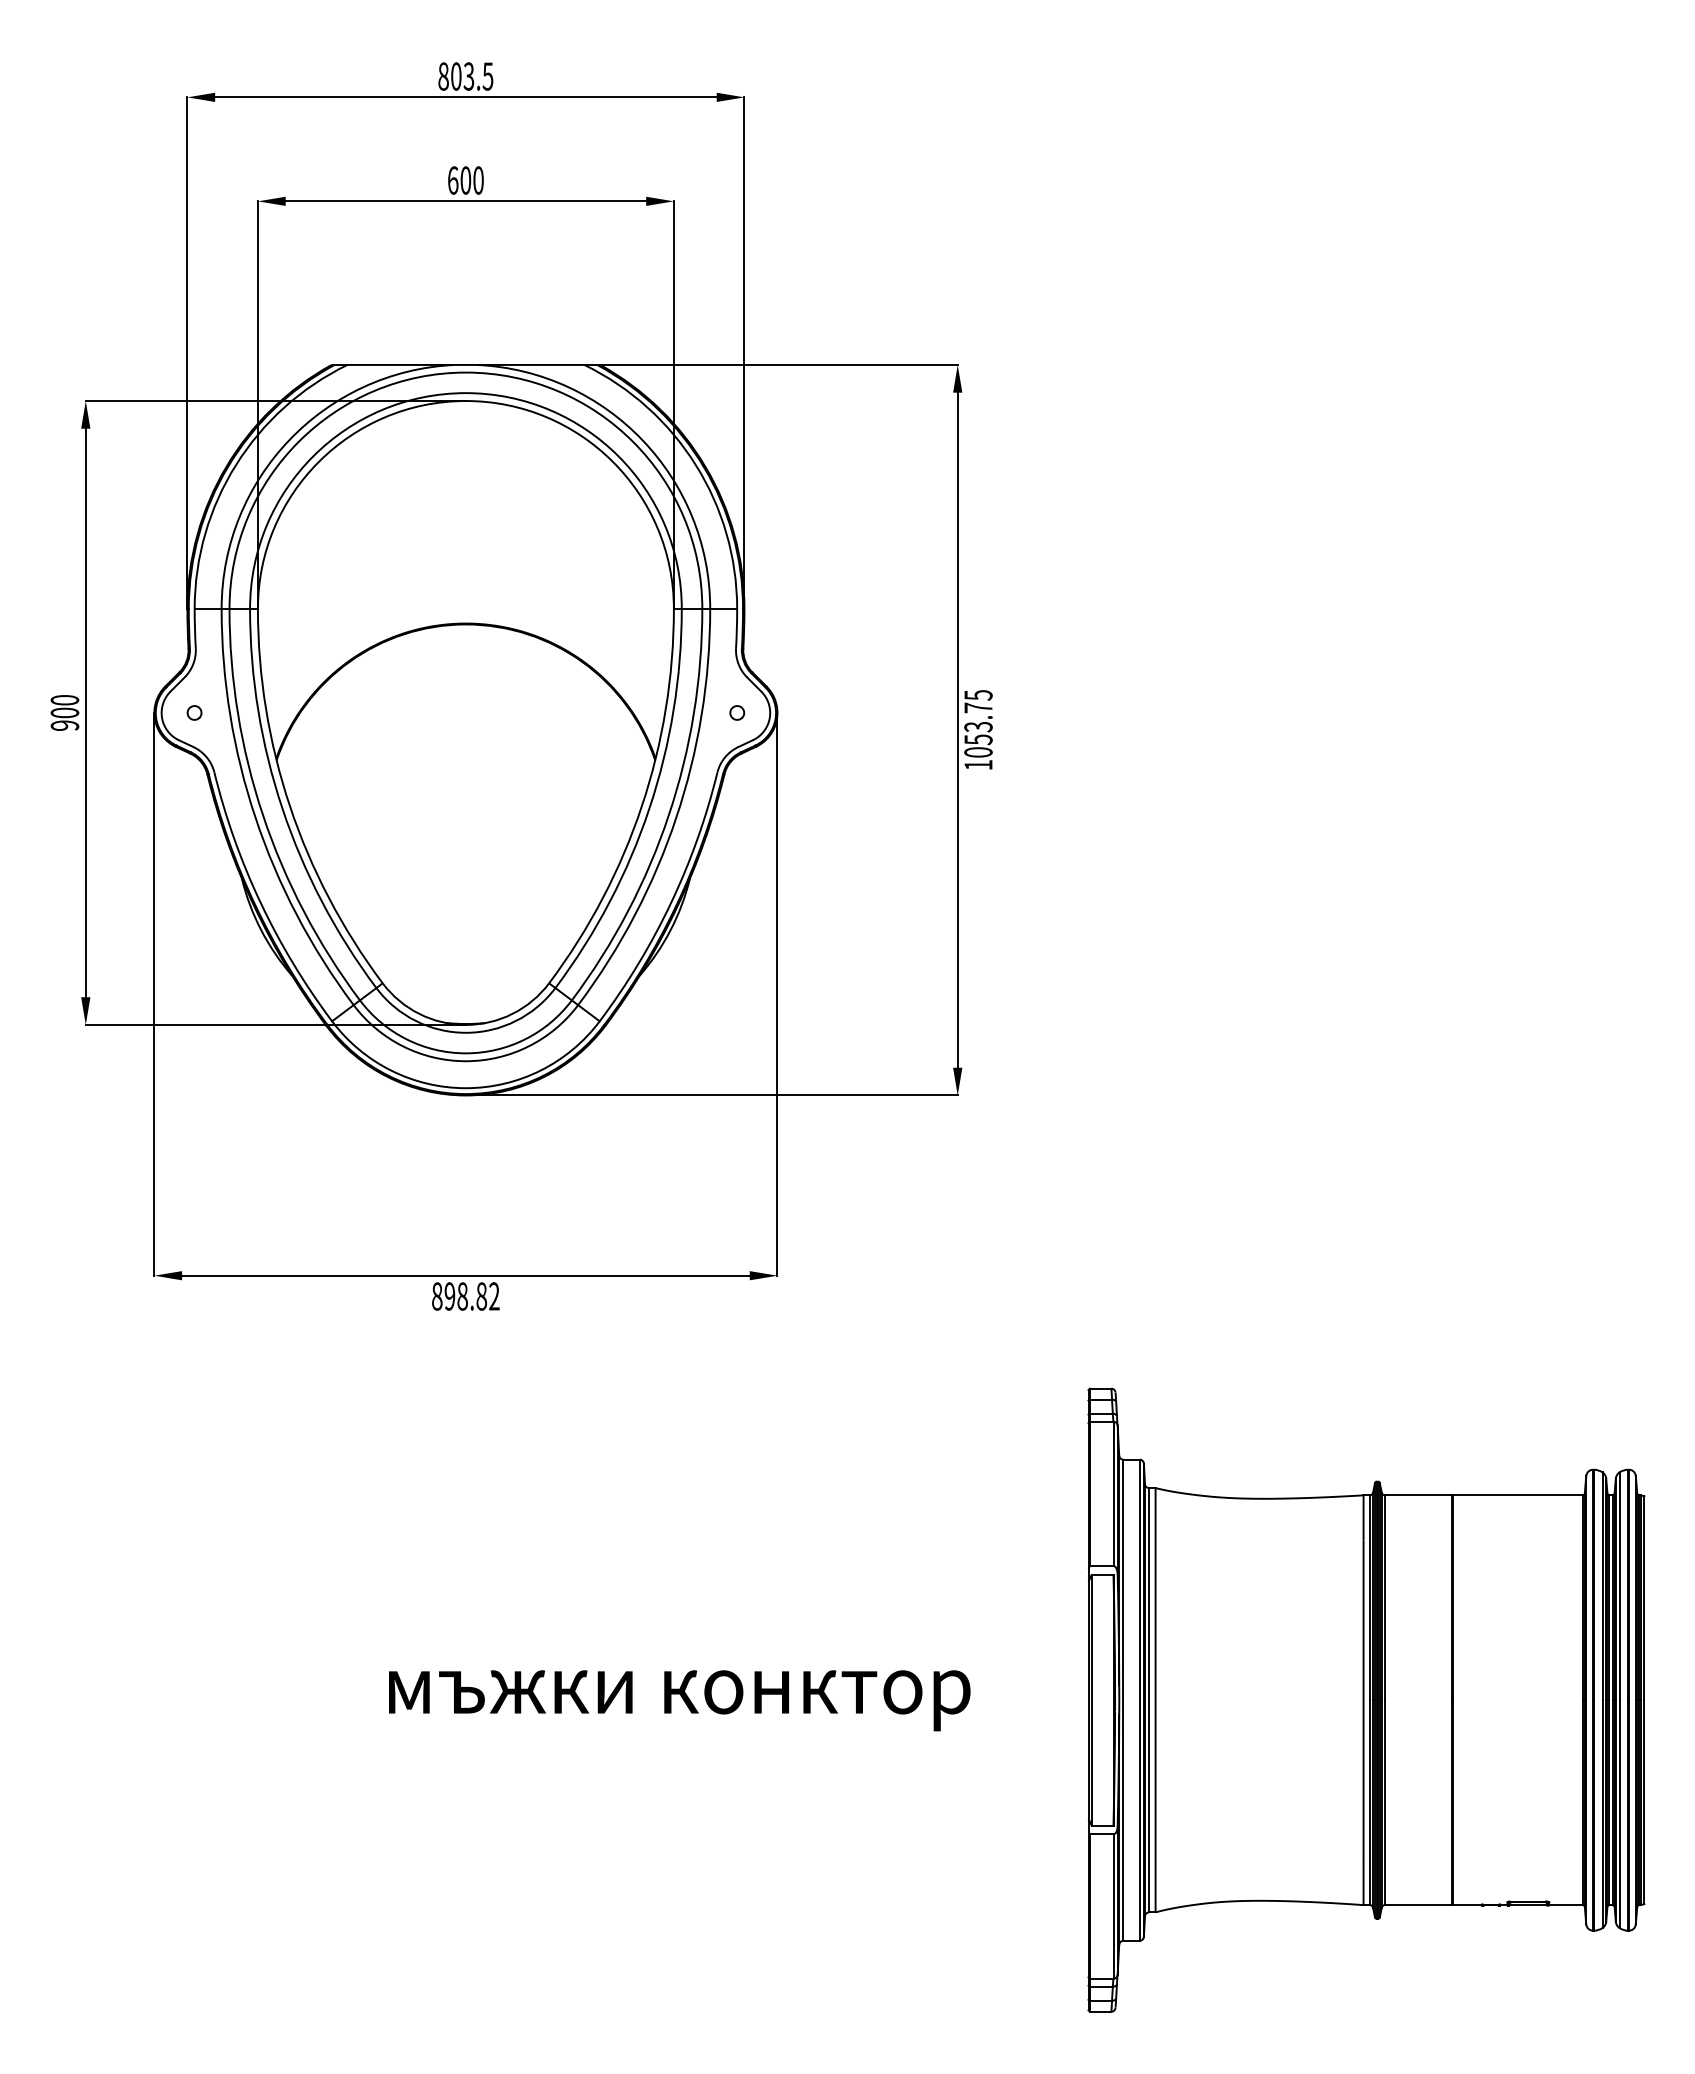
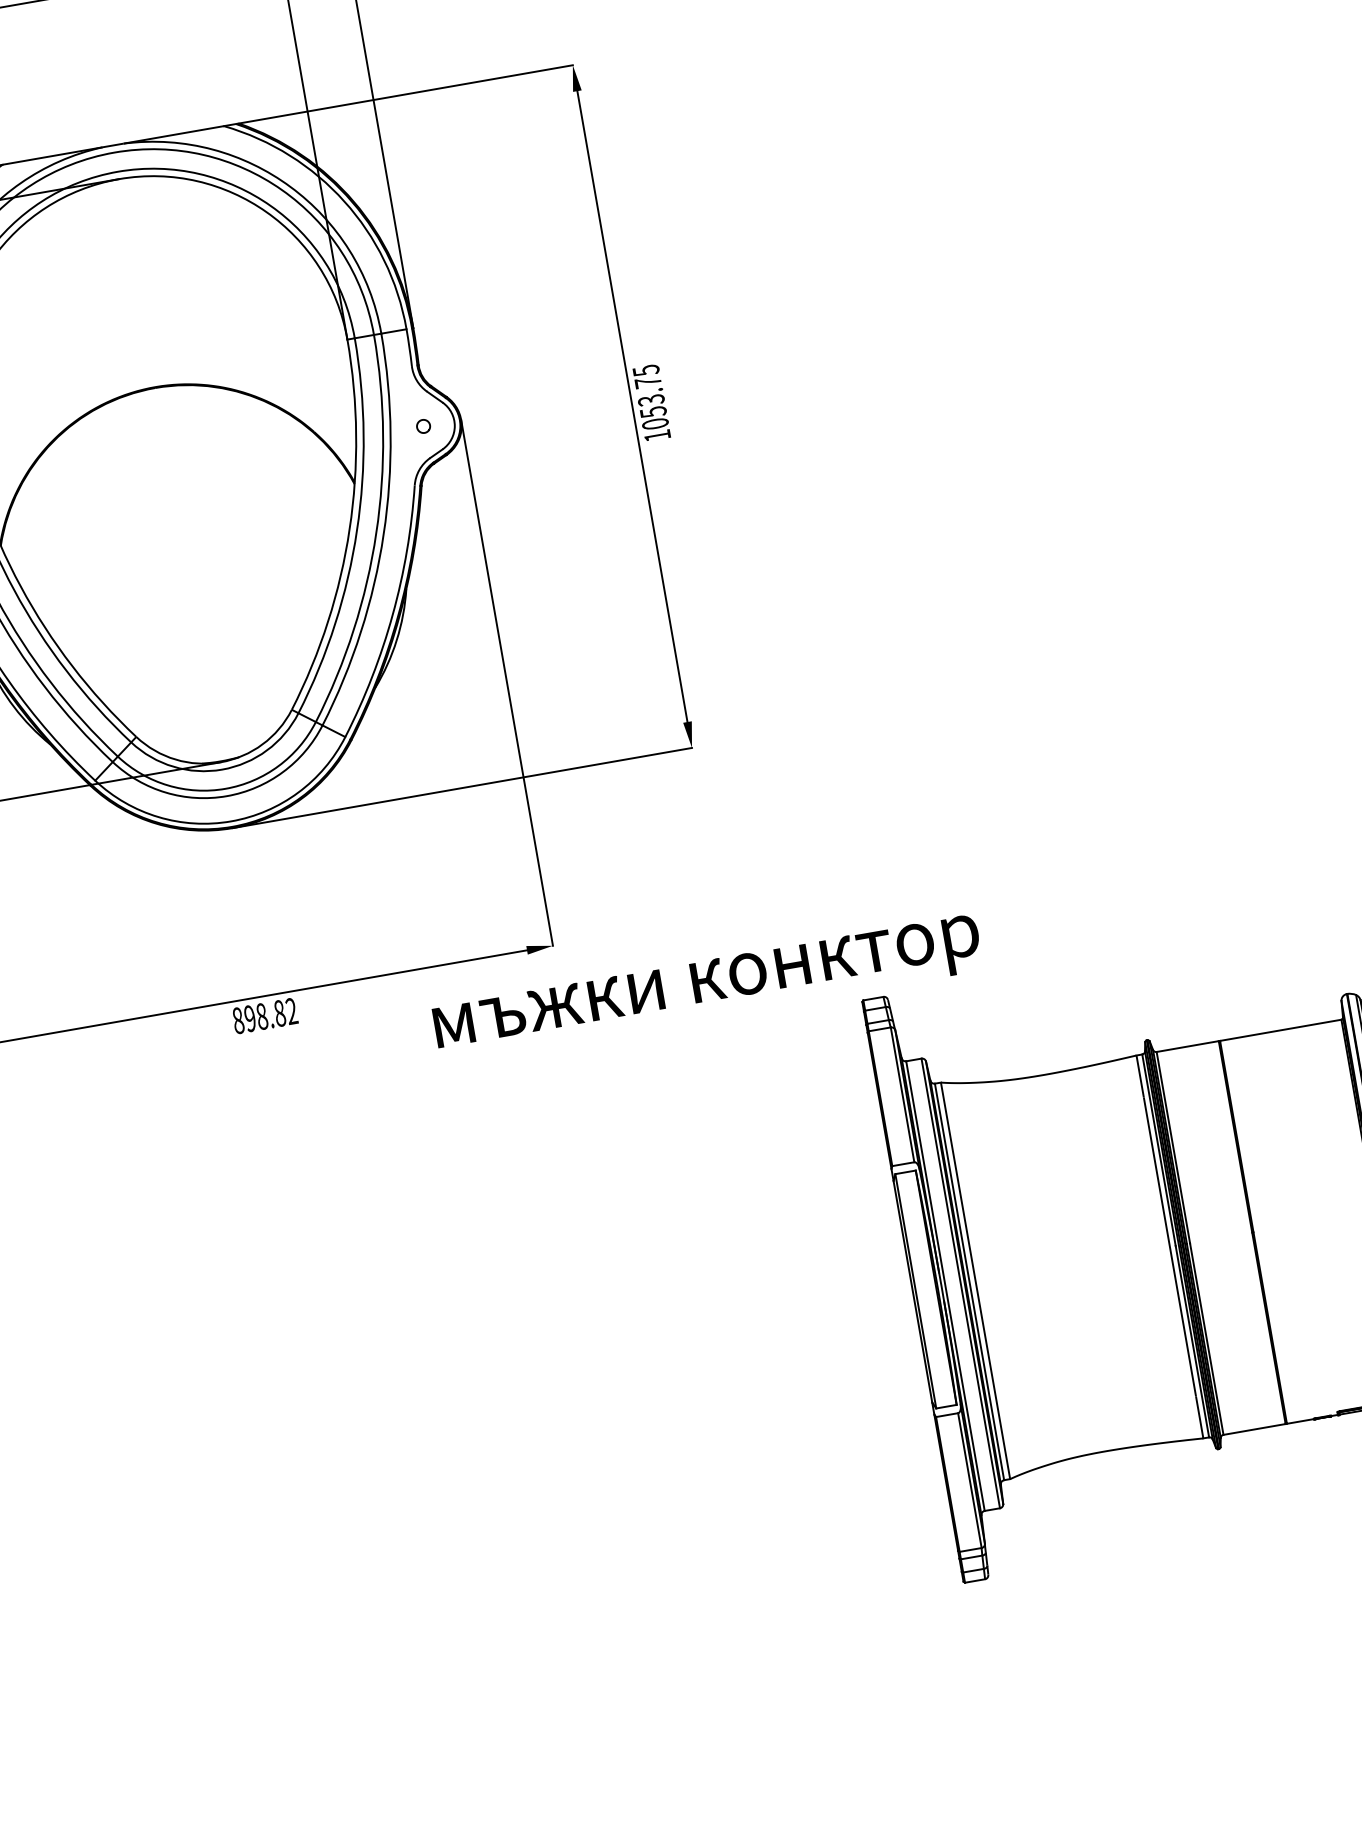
text: (679, 1700) -> (707, 988), moved

